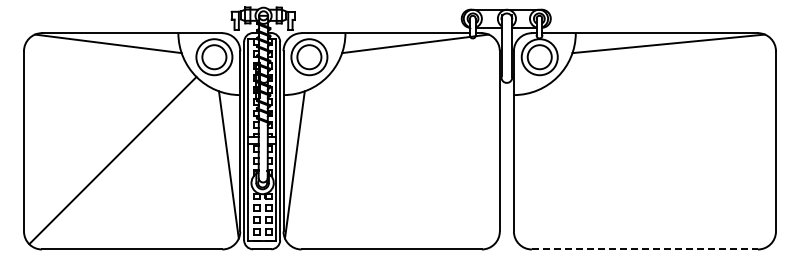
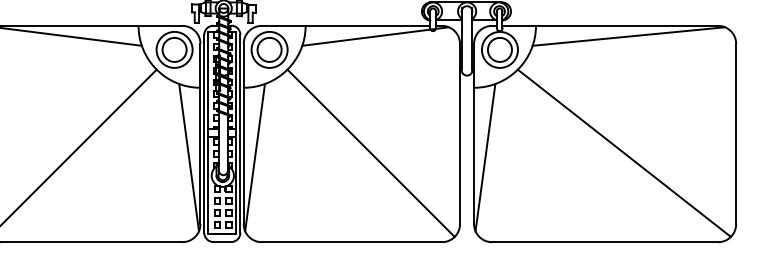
line: (410, 160) -> (370, 153), added
line: (663, 160) -> (623, 153), added
line: (525, 164) -> (485, 157), added
line: (645, 249) -> (605, 242), dashed -> solid

